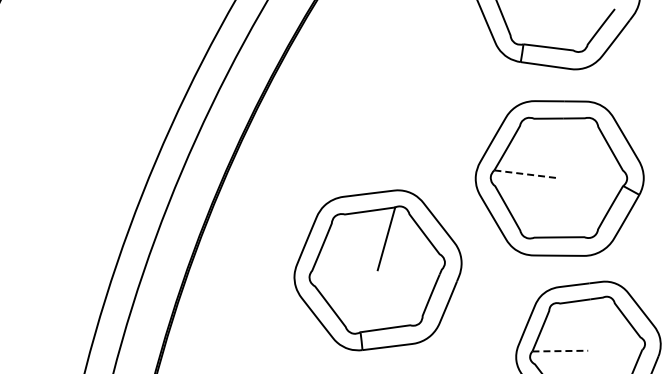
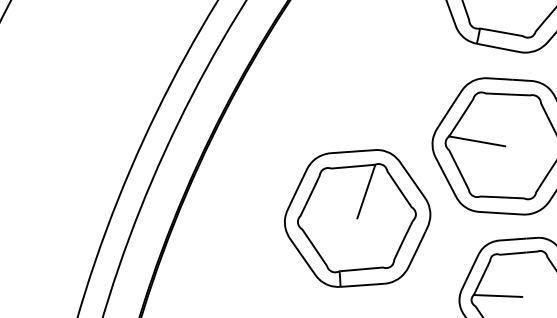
line: (526, 174) -> (476, 141), dashed -> solid
part: (377, 270) -> (357, 218), moved
line: (560, 351) -> (498, 296), dashed -> solid

